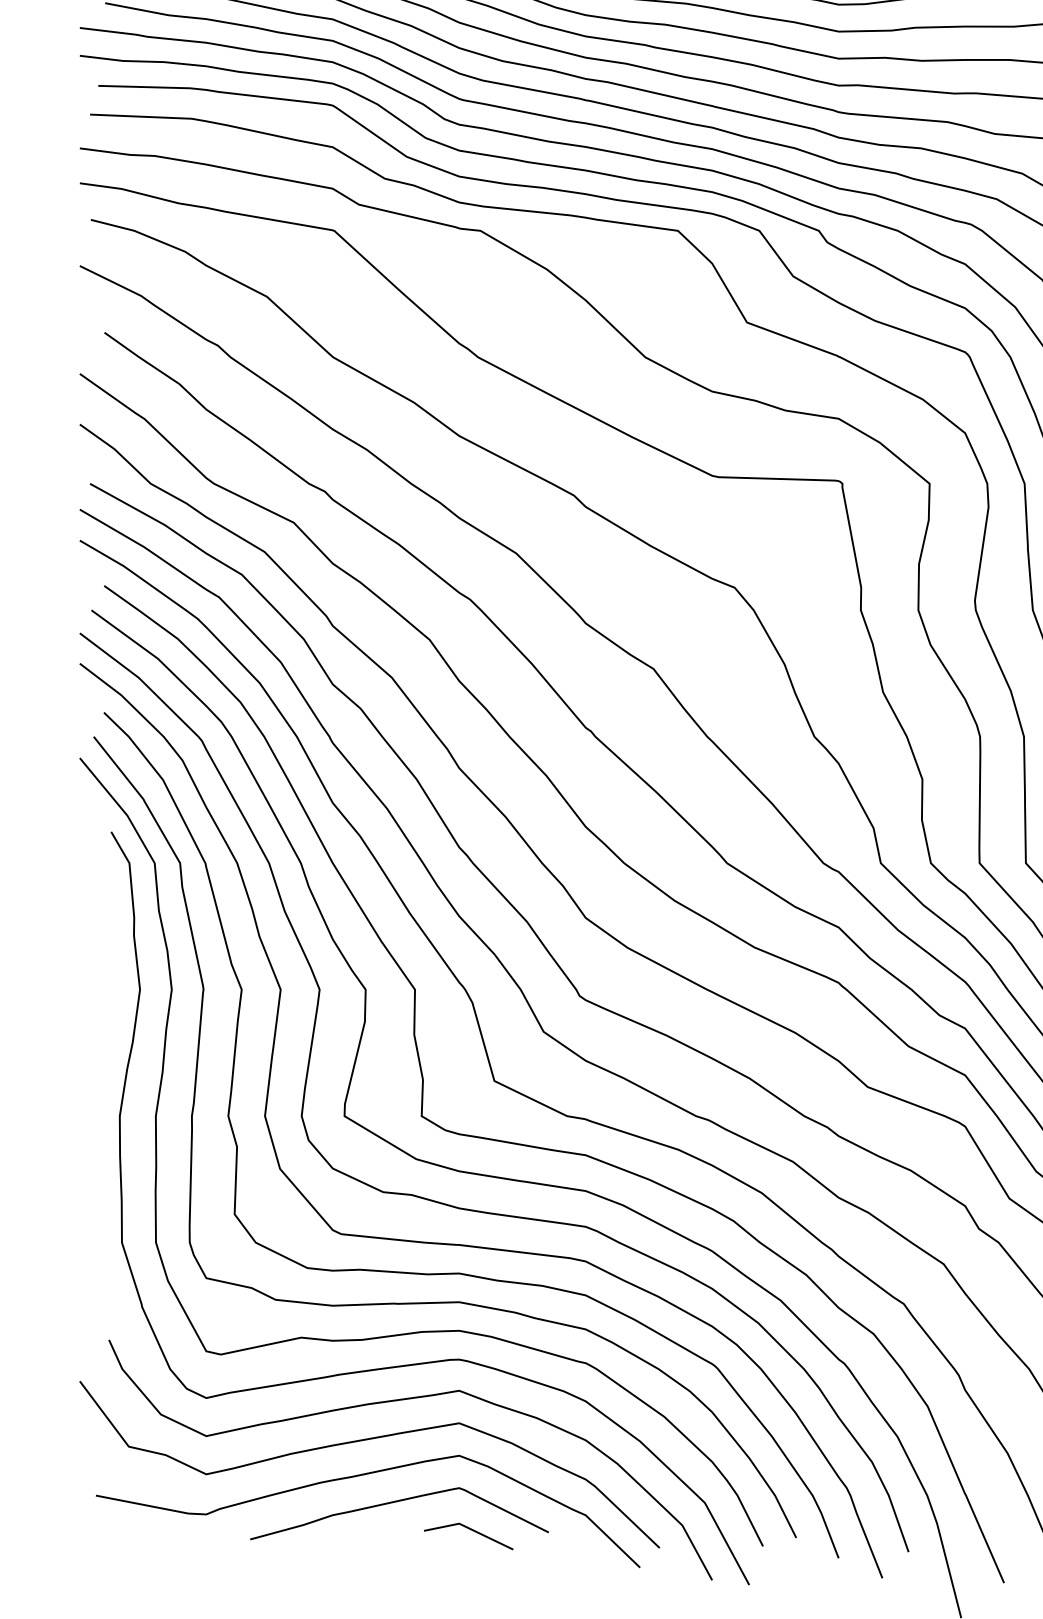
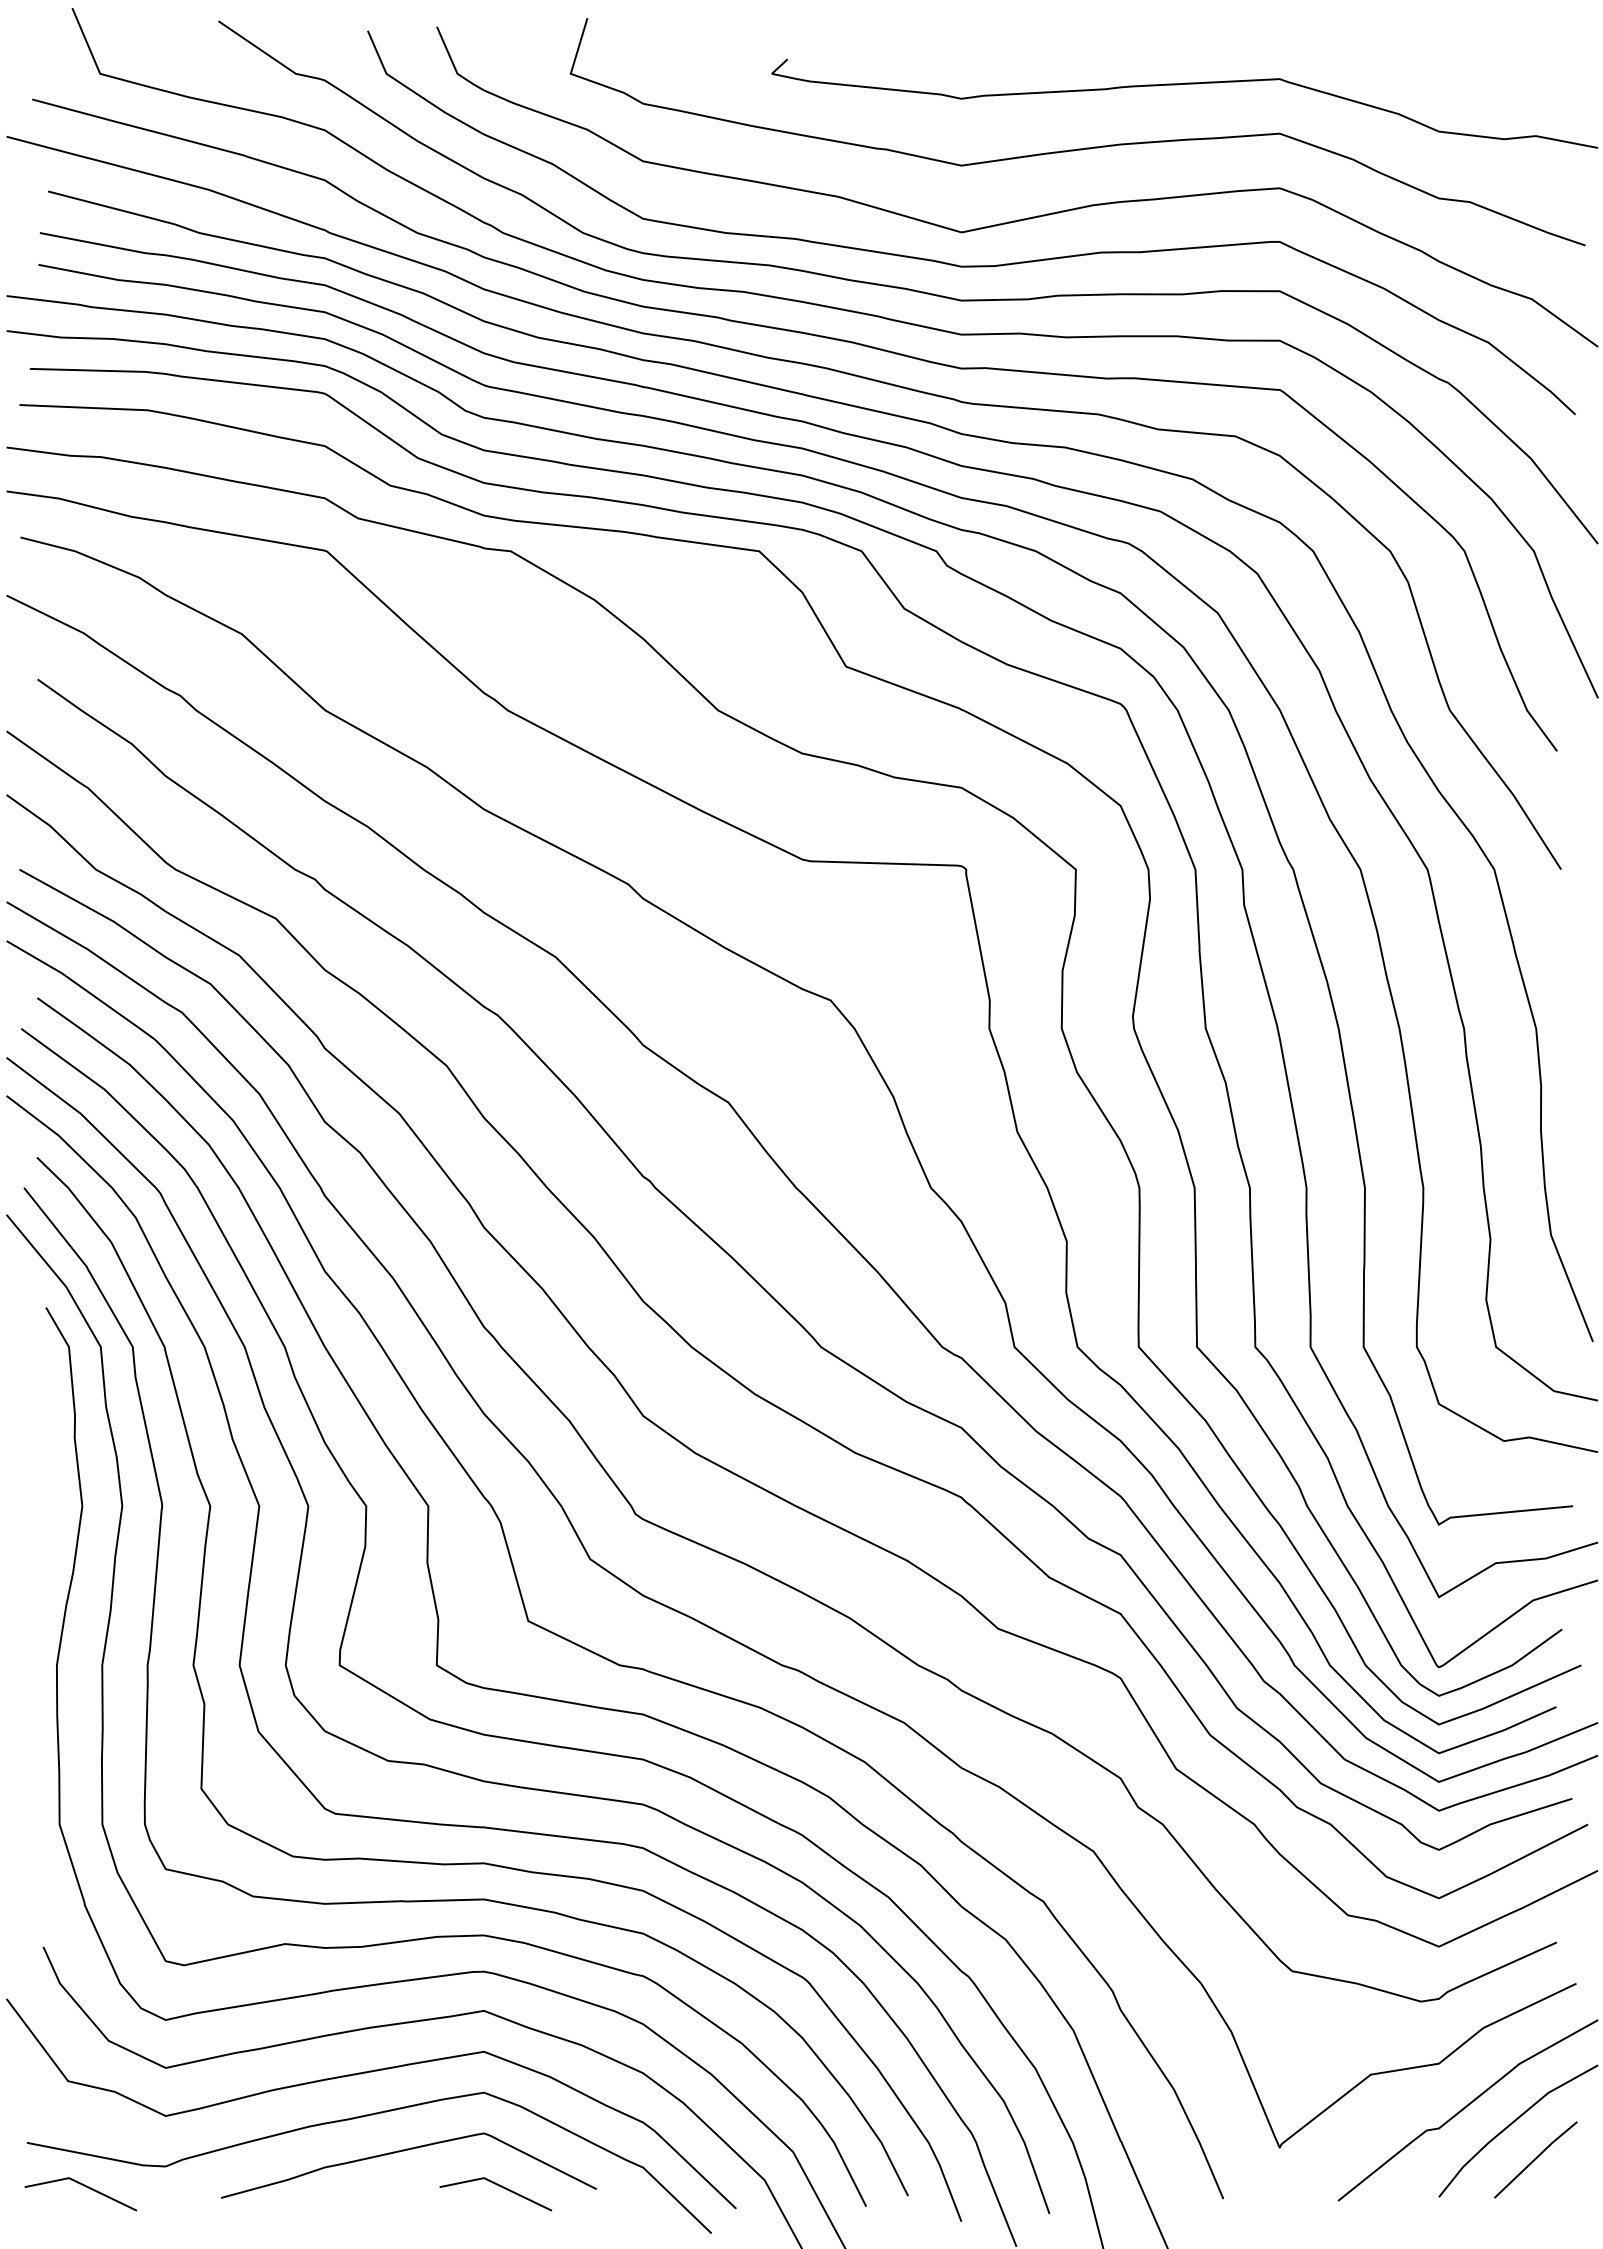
line: (140, 1530) -> (83, 2186), added

